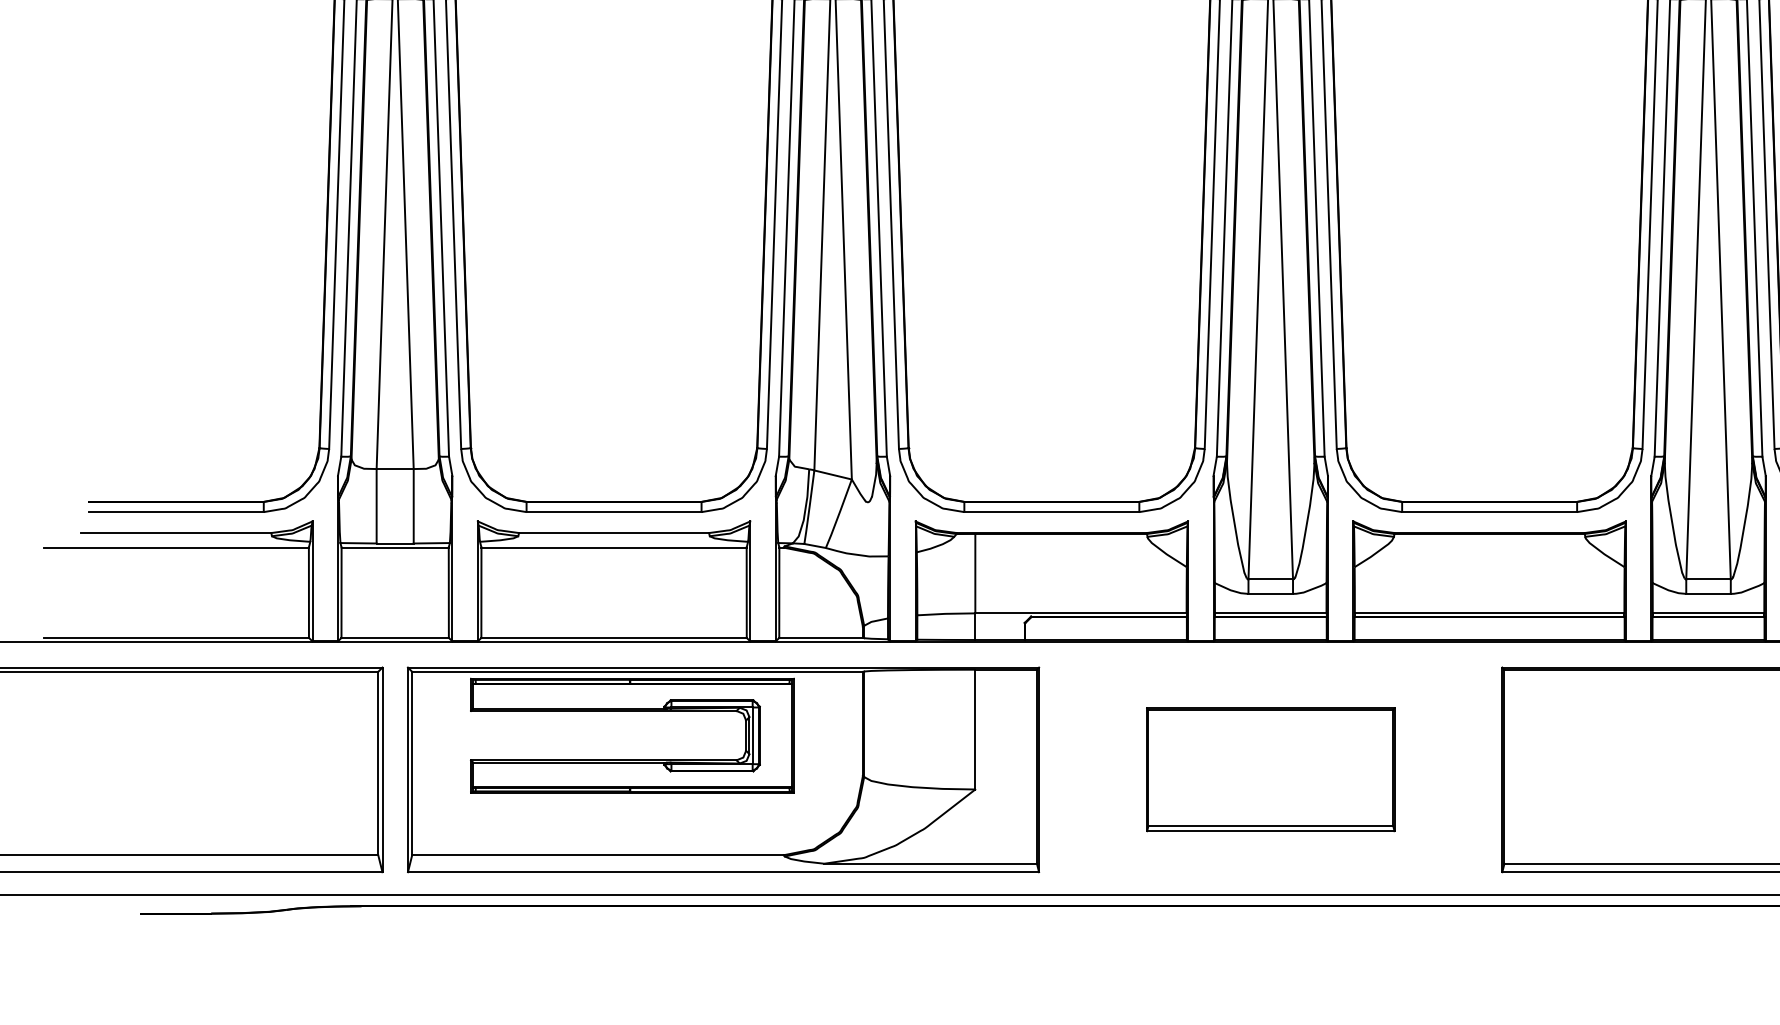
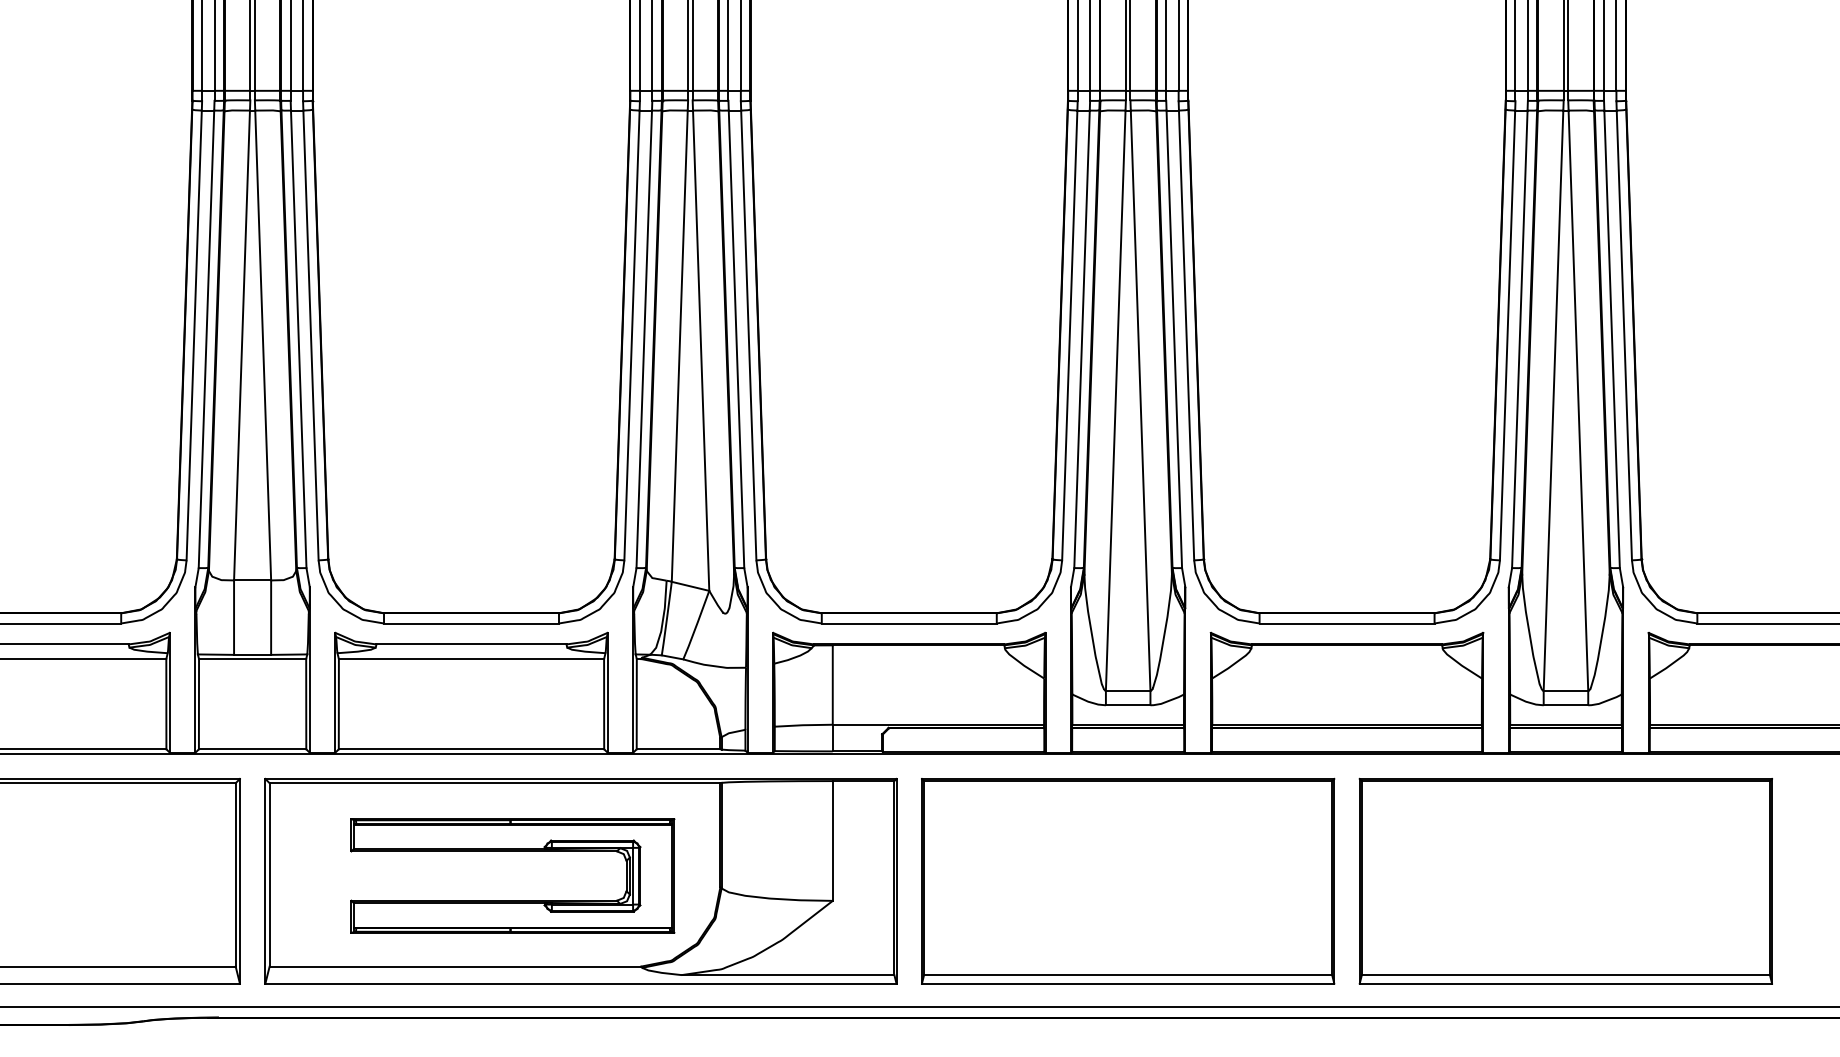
part: (632, 711) -> (512, 851), moved
part: (1271, 769) -> (1128, 880), size x1.67

